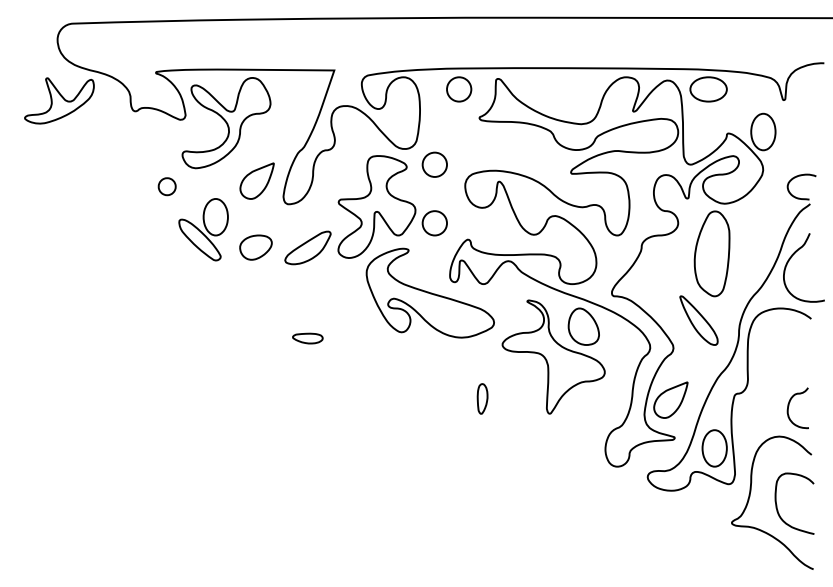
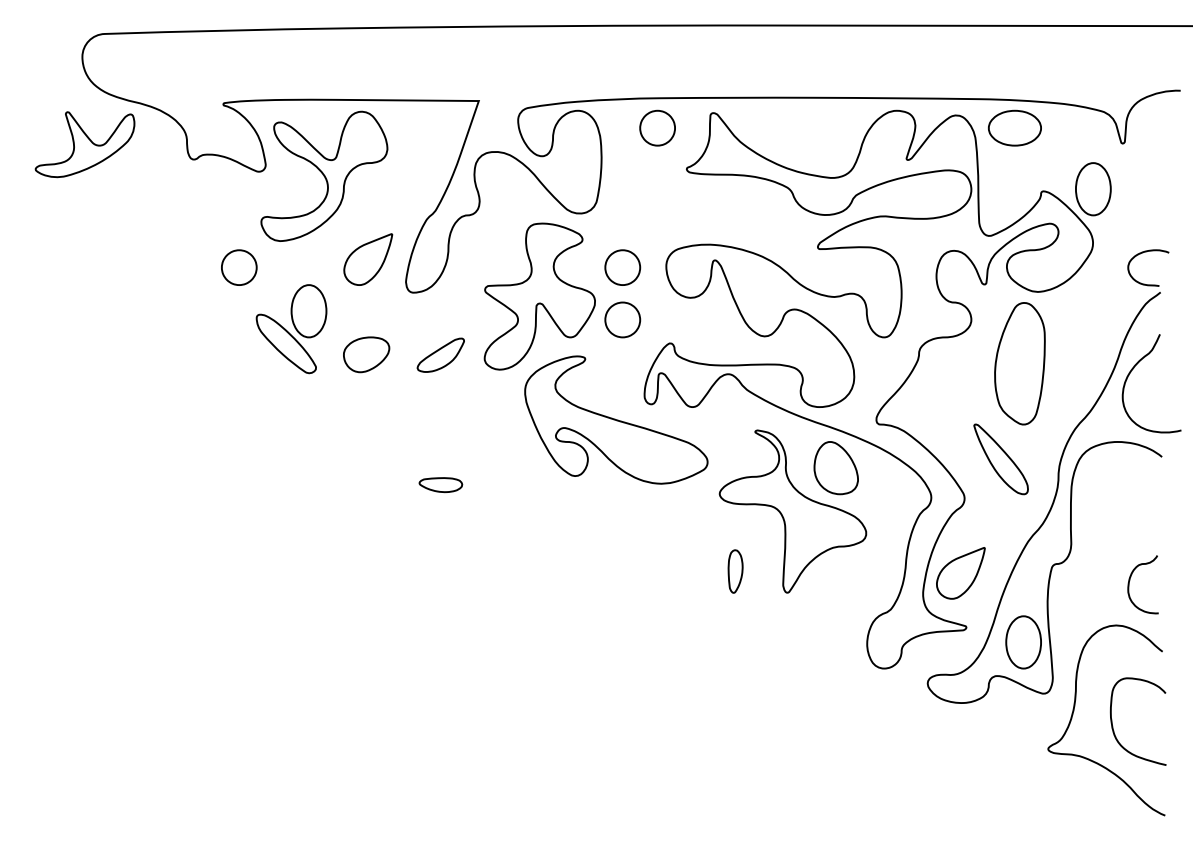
part: (434, 164) -> (622, 267), moved
part: (167, 186) -> (239, 267), size x1.43
part: (307, 247) -> (440, 354), size x0.71
part: (482, 398) -> (735, 570), moved

